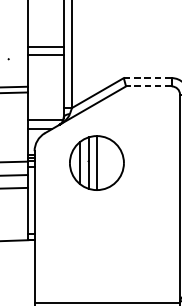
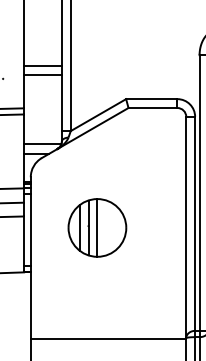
line: (147, 78) -> (151, 99), dashed -> solid
line: (148, 86) -> (152, 108), dashed -> solid
part: (97, 162) -> (97, 227), moved

